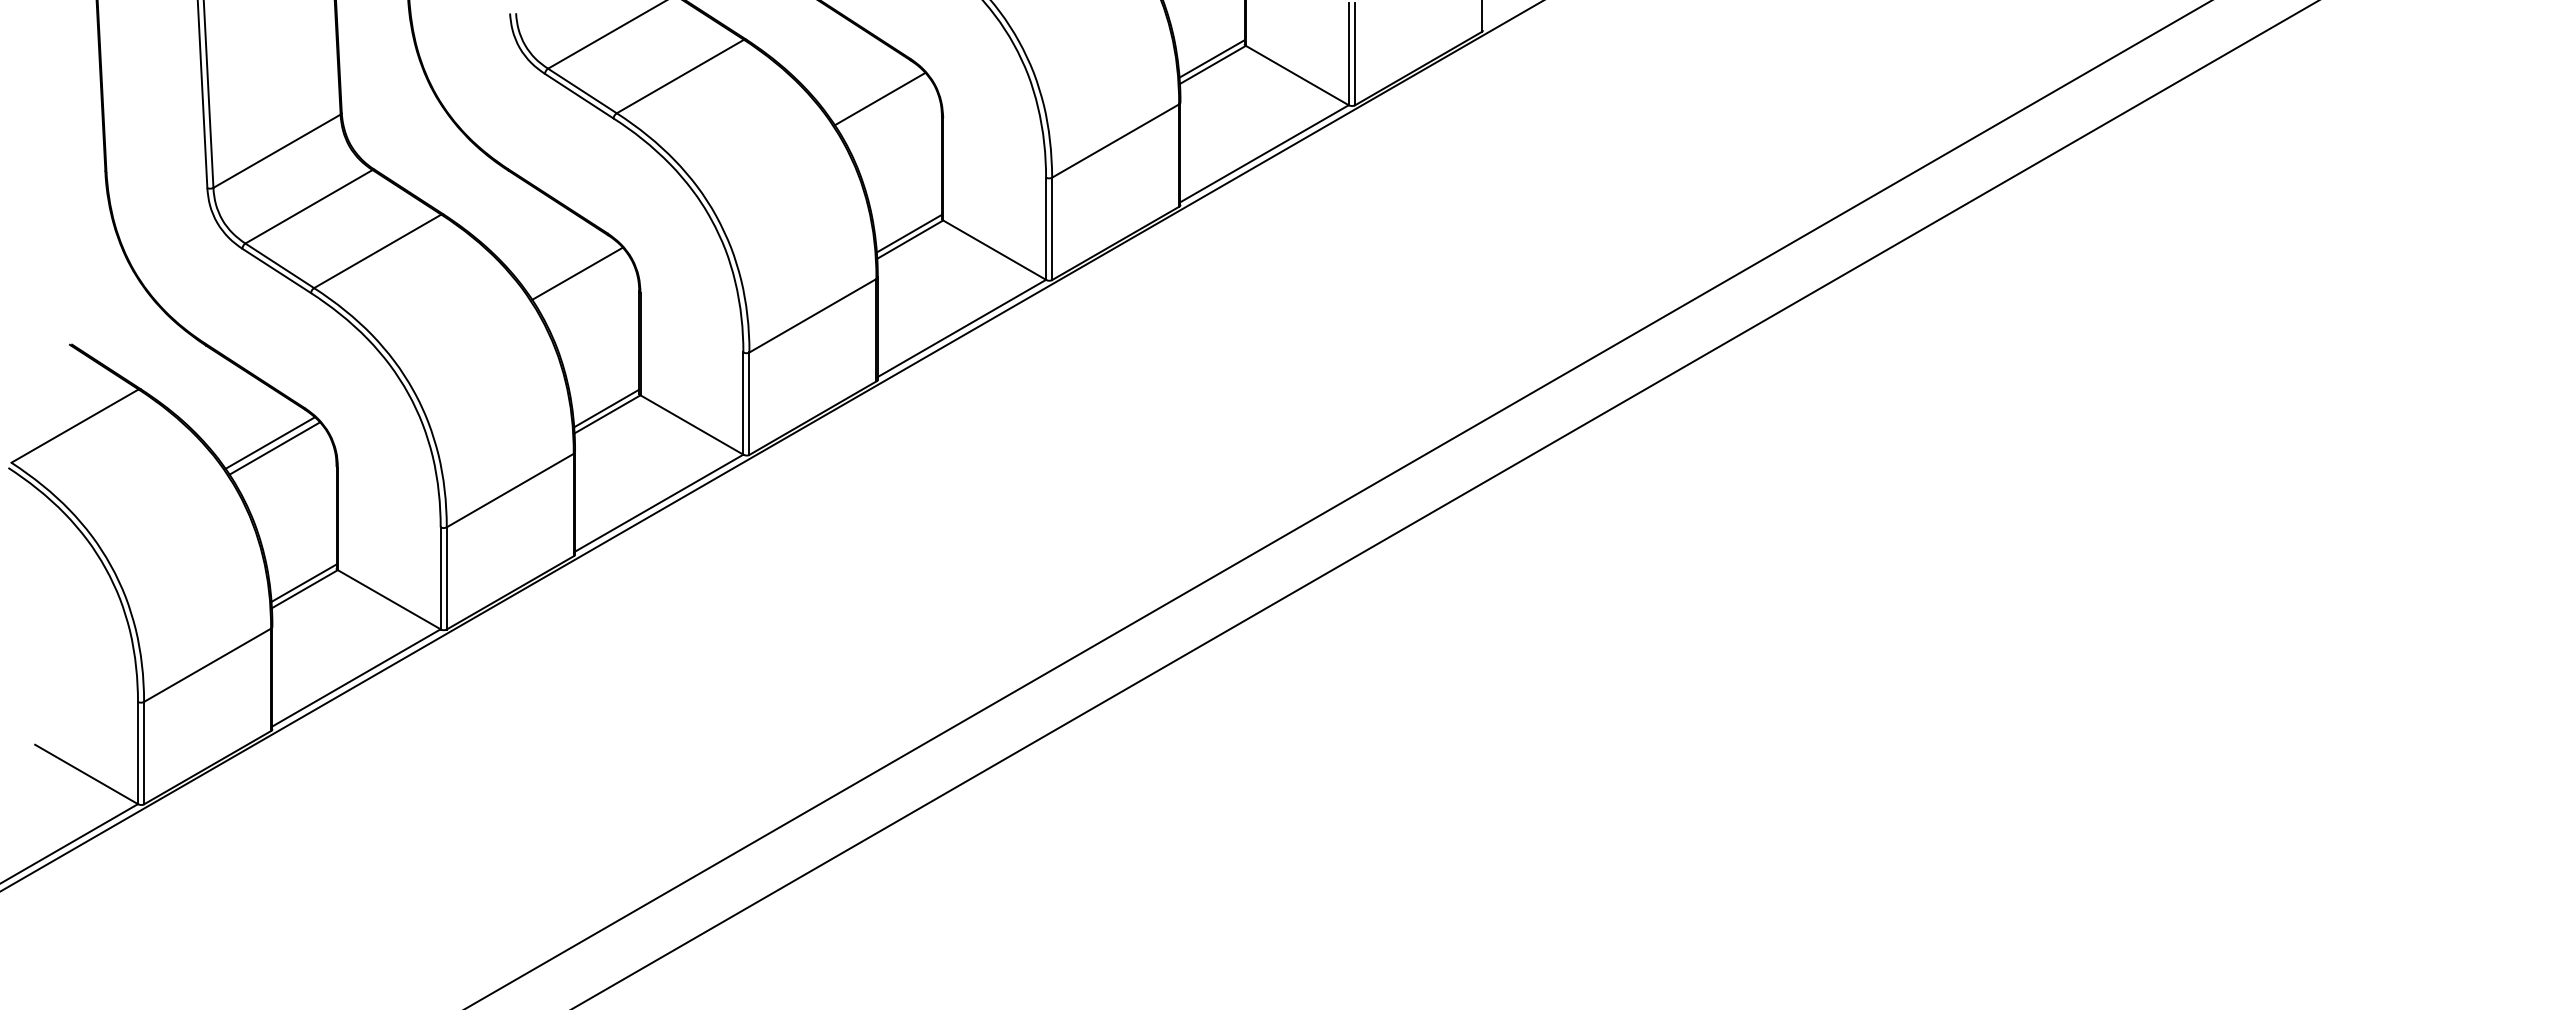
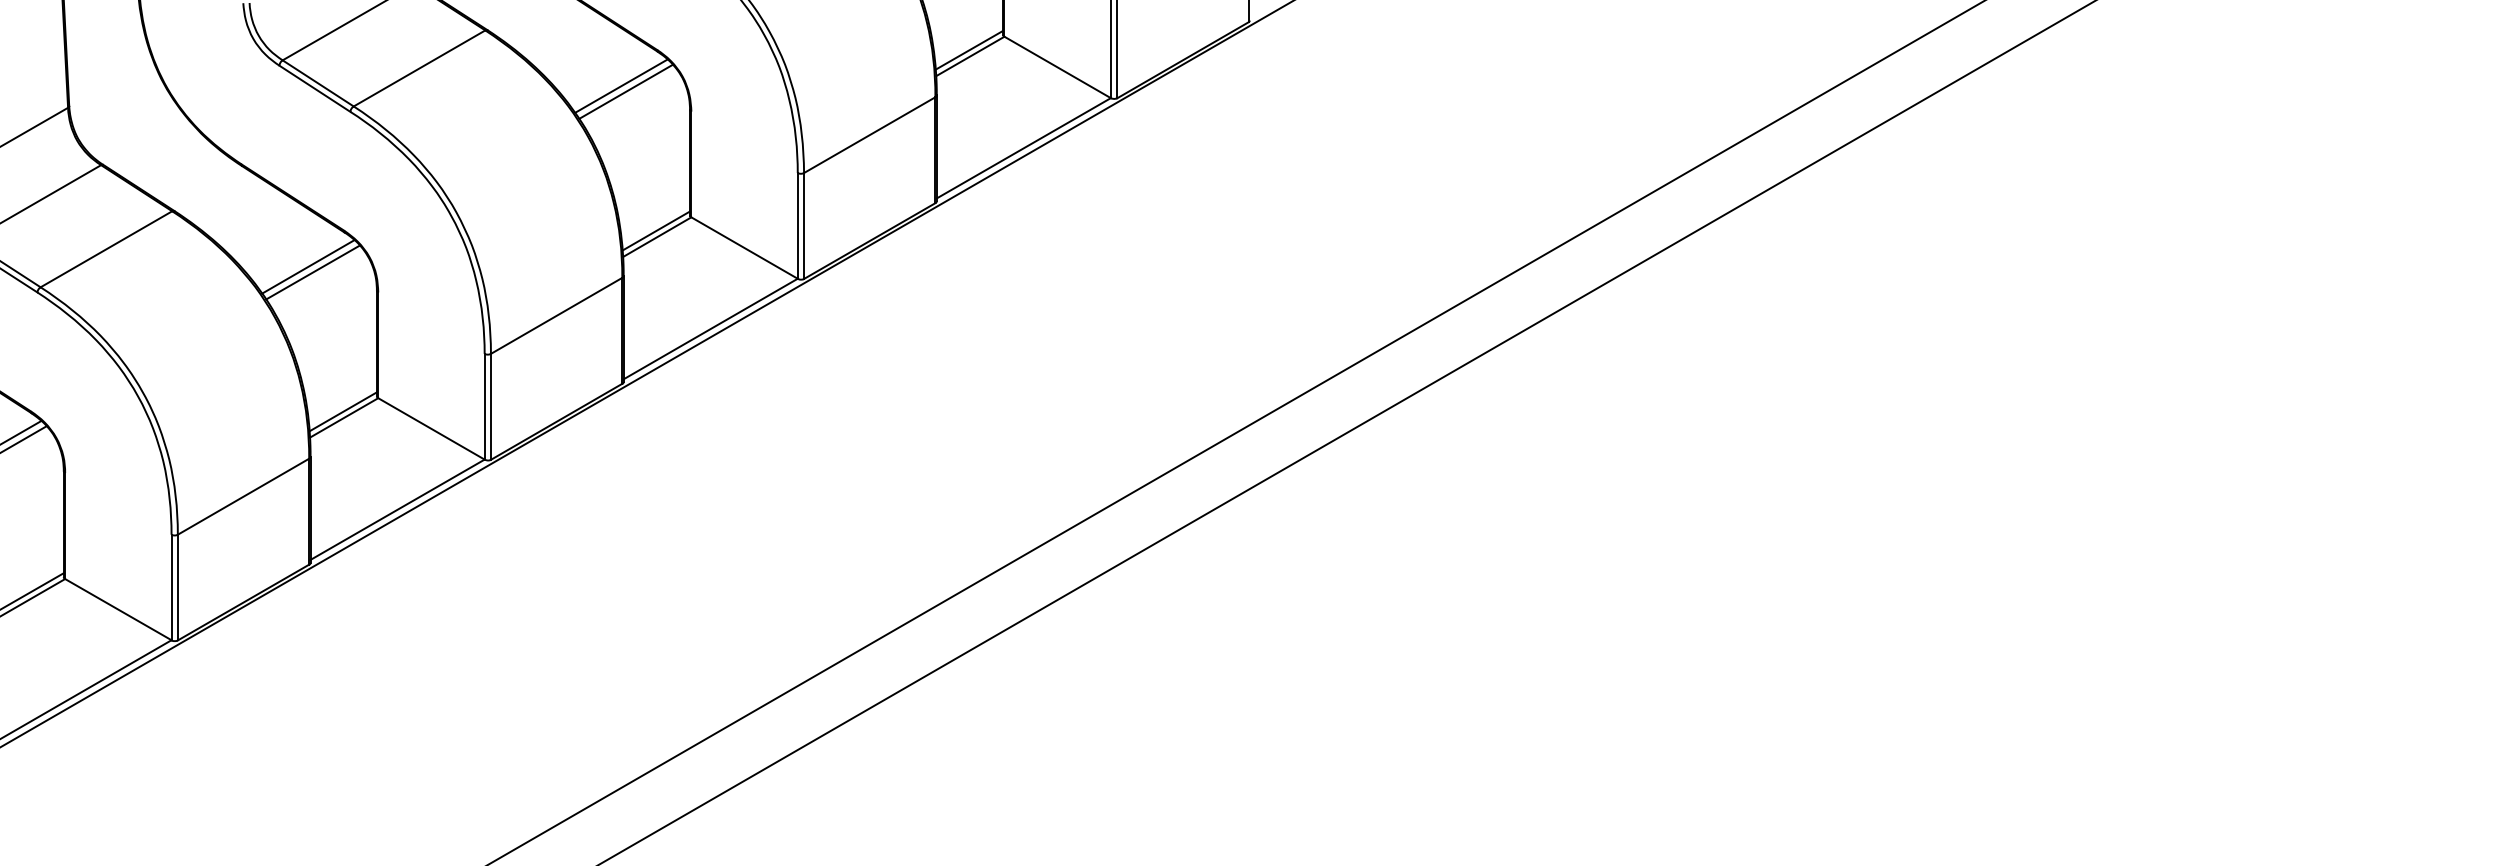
line: (875, 93) -> (621, 85), added
line: (572, 268) -> (307, 267), added

